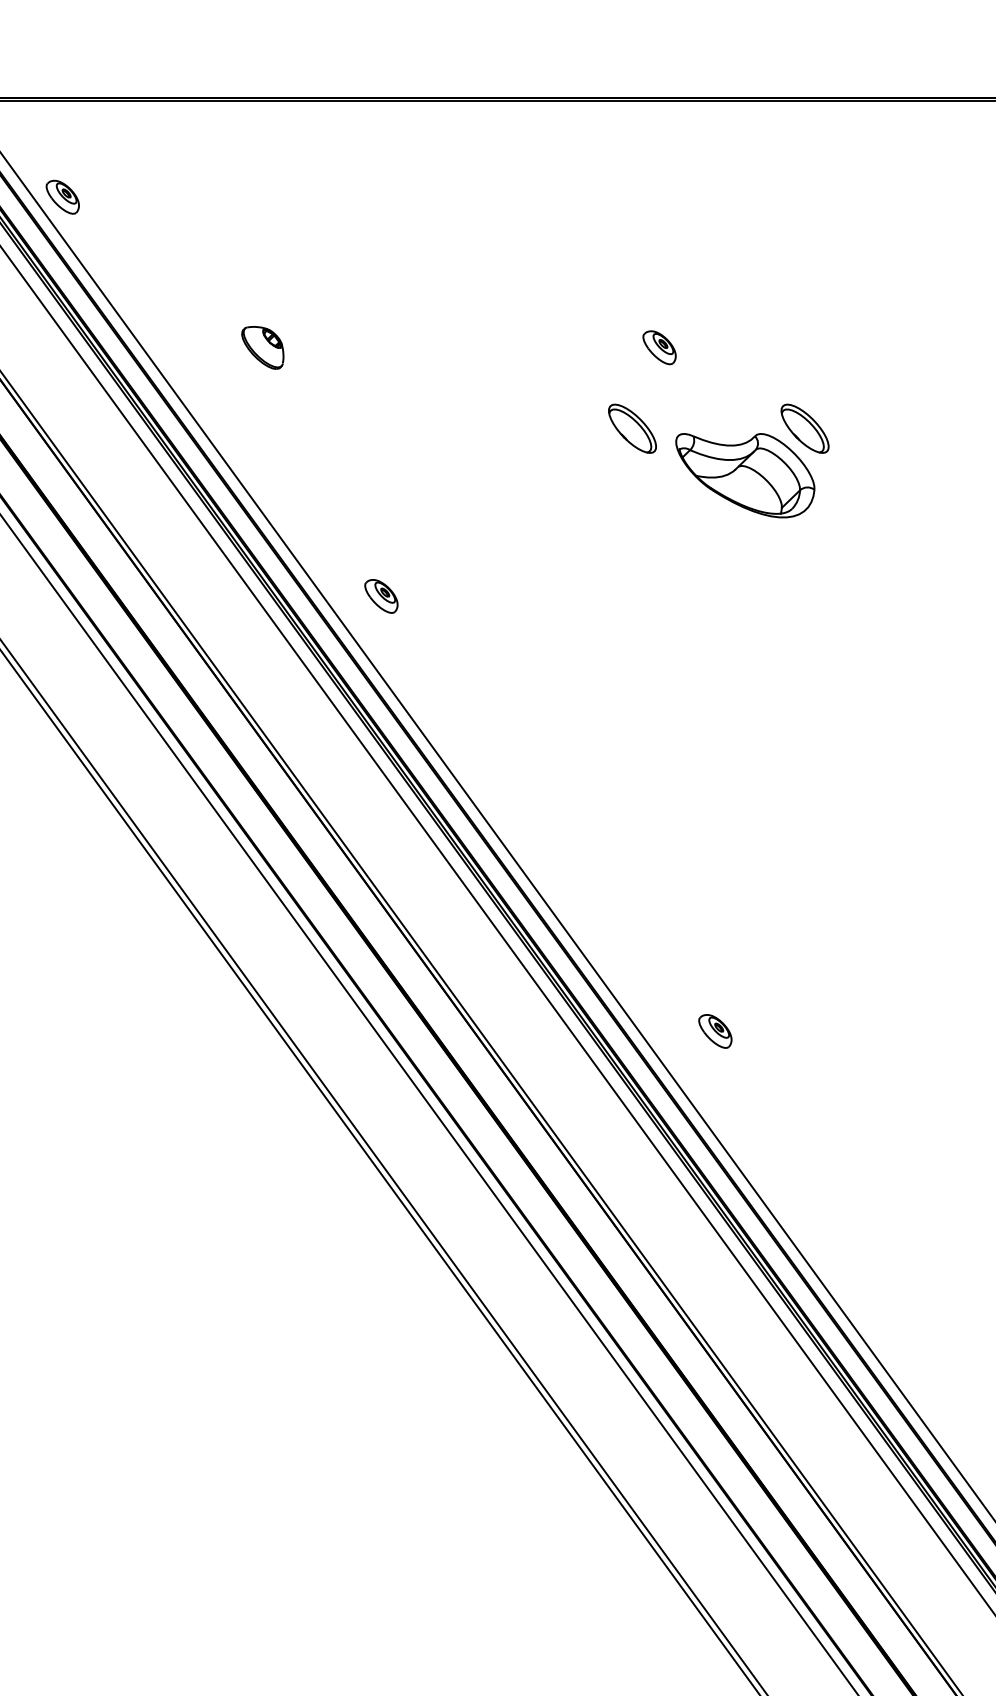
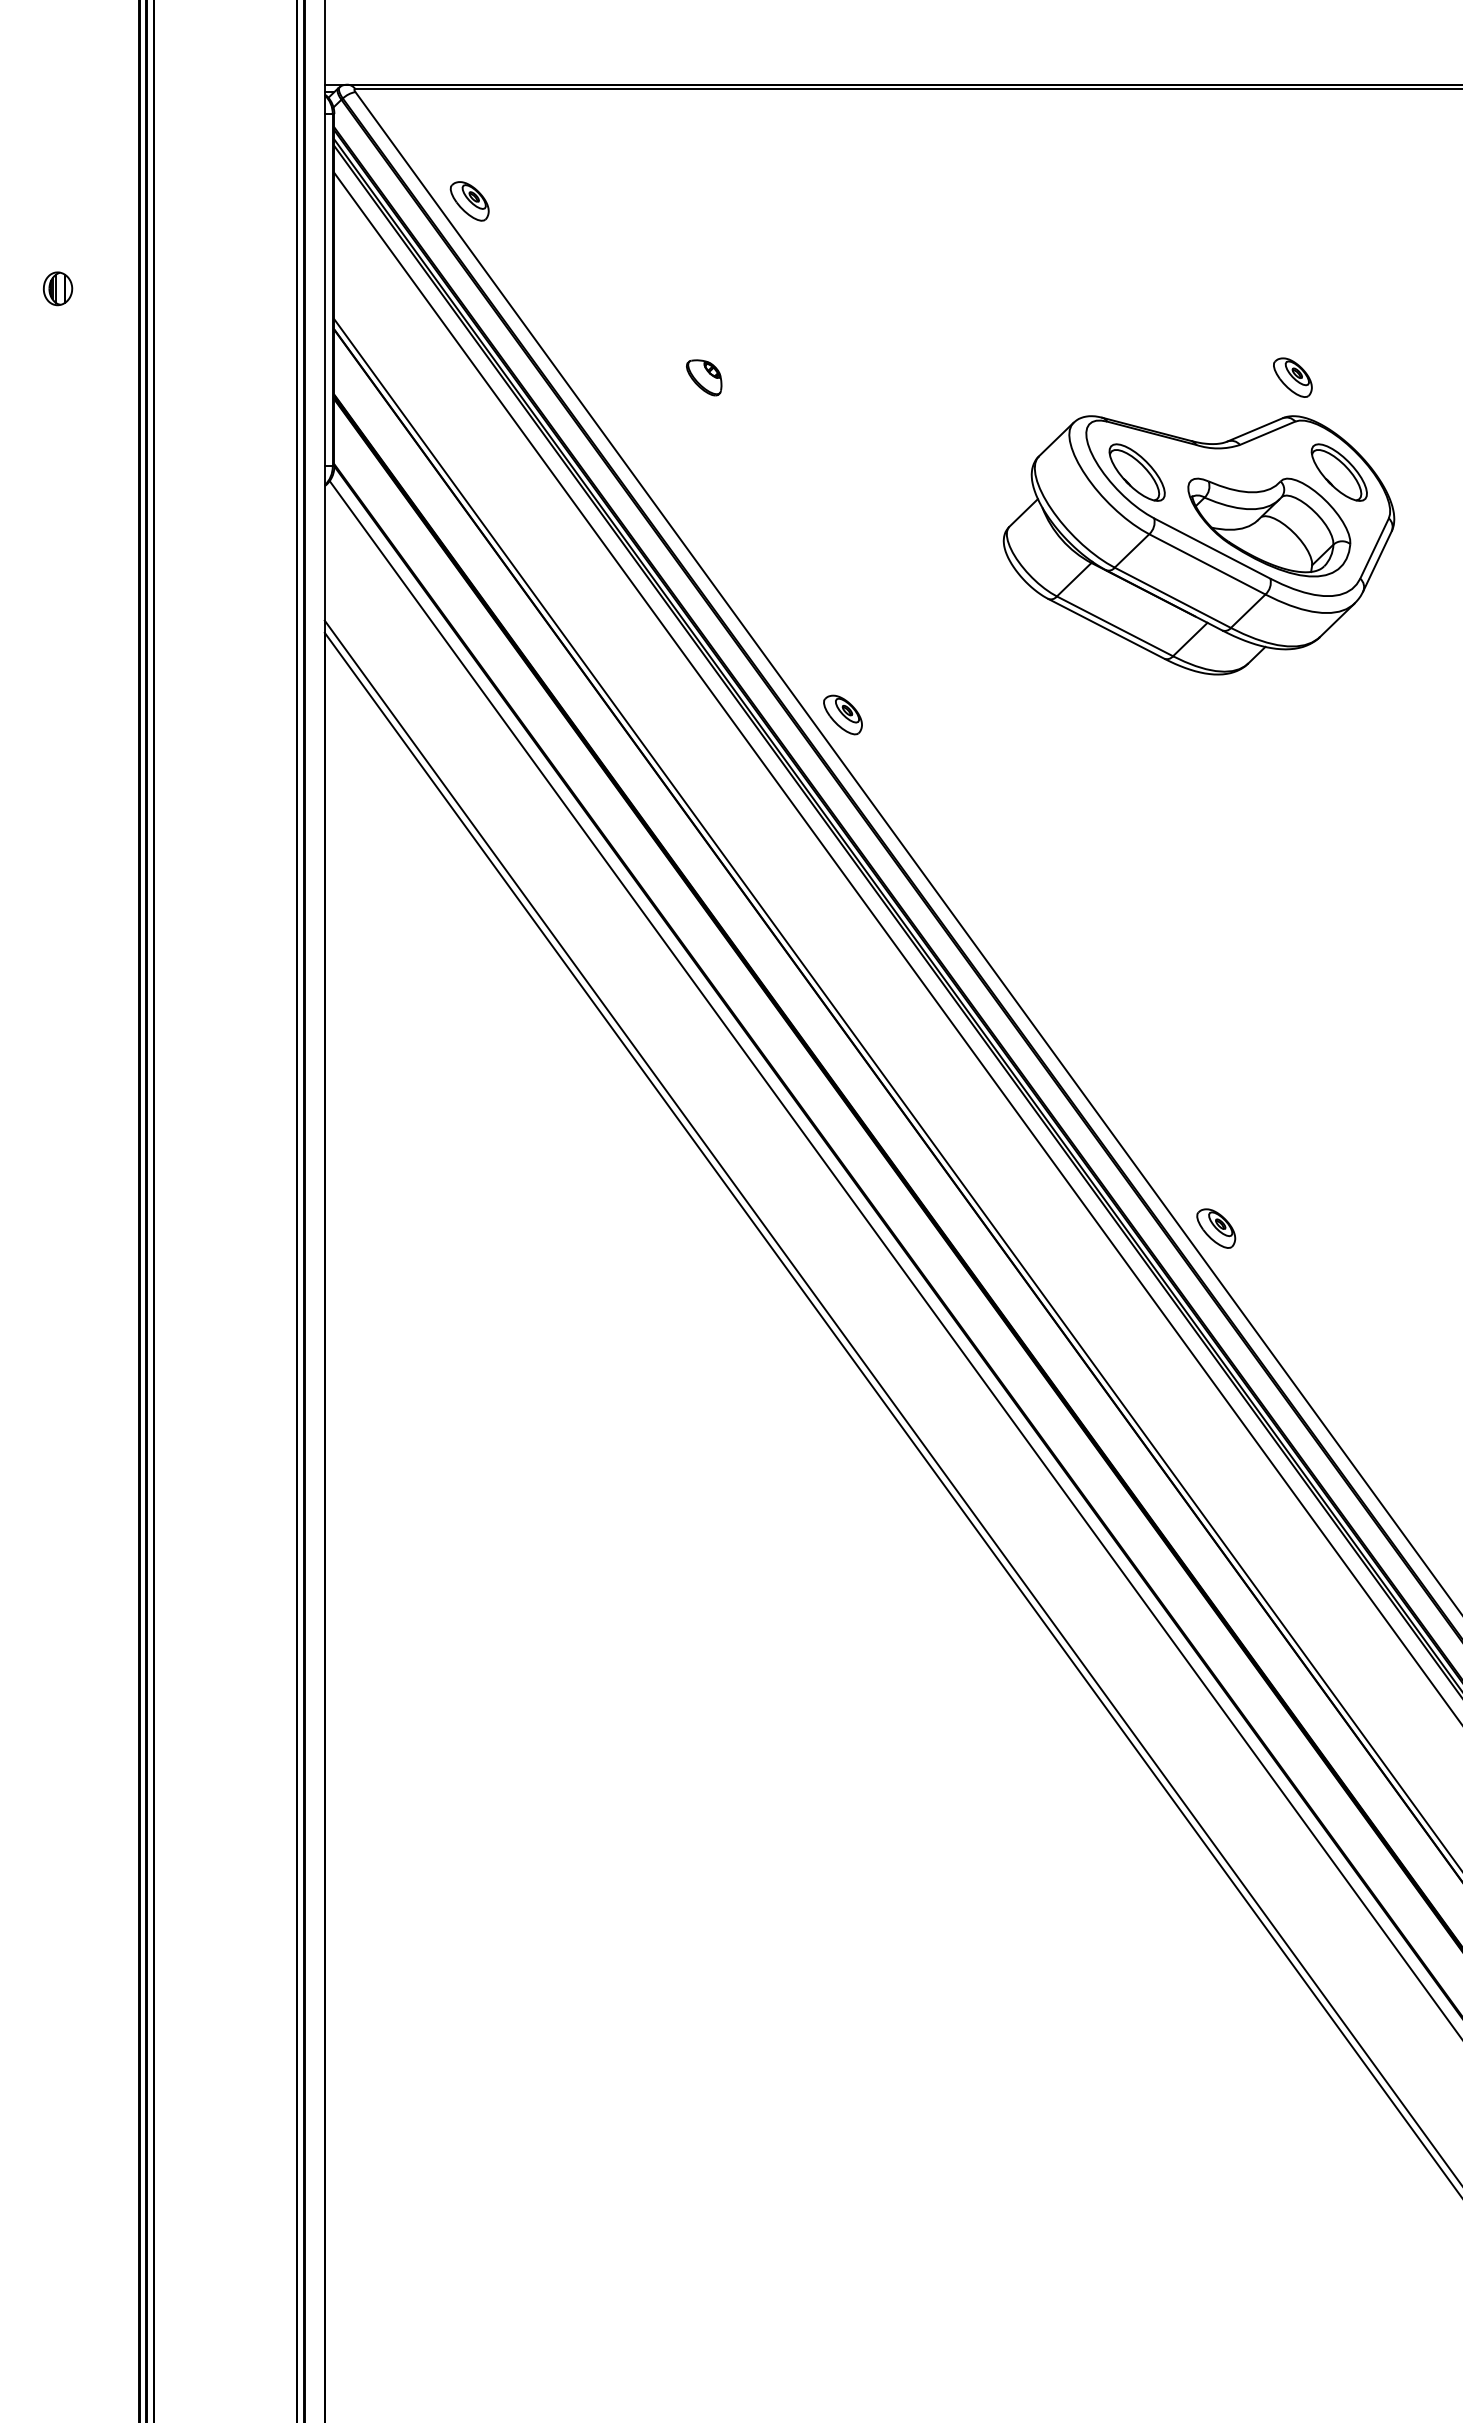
part: (263, 347) -> (704, 377), size x0.71
part: (659, 347) -> (1292, 377), moved
part: (684, 491) -> (1198, 545), added
part: (380, 596) -> (842, 714), moved
part: (715, 1031) -> (1216, 1228), moved

